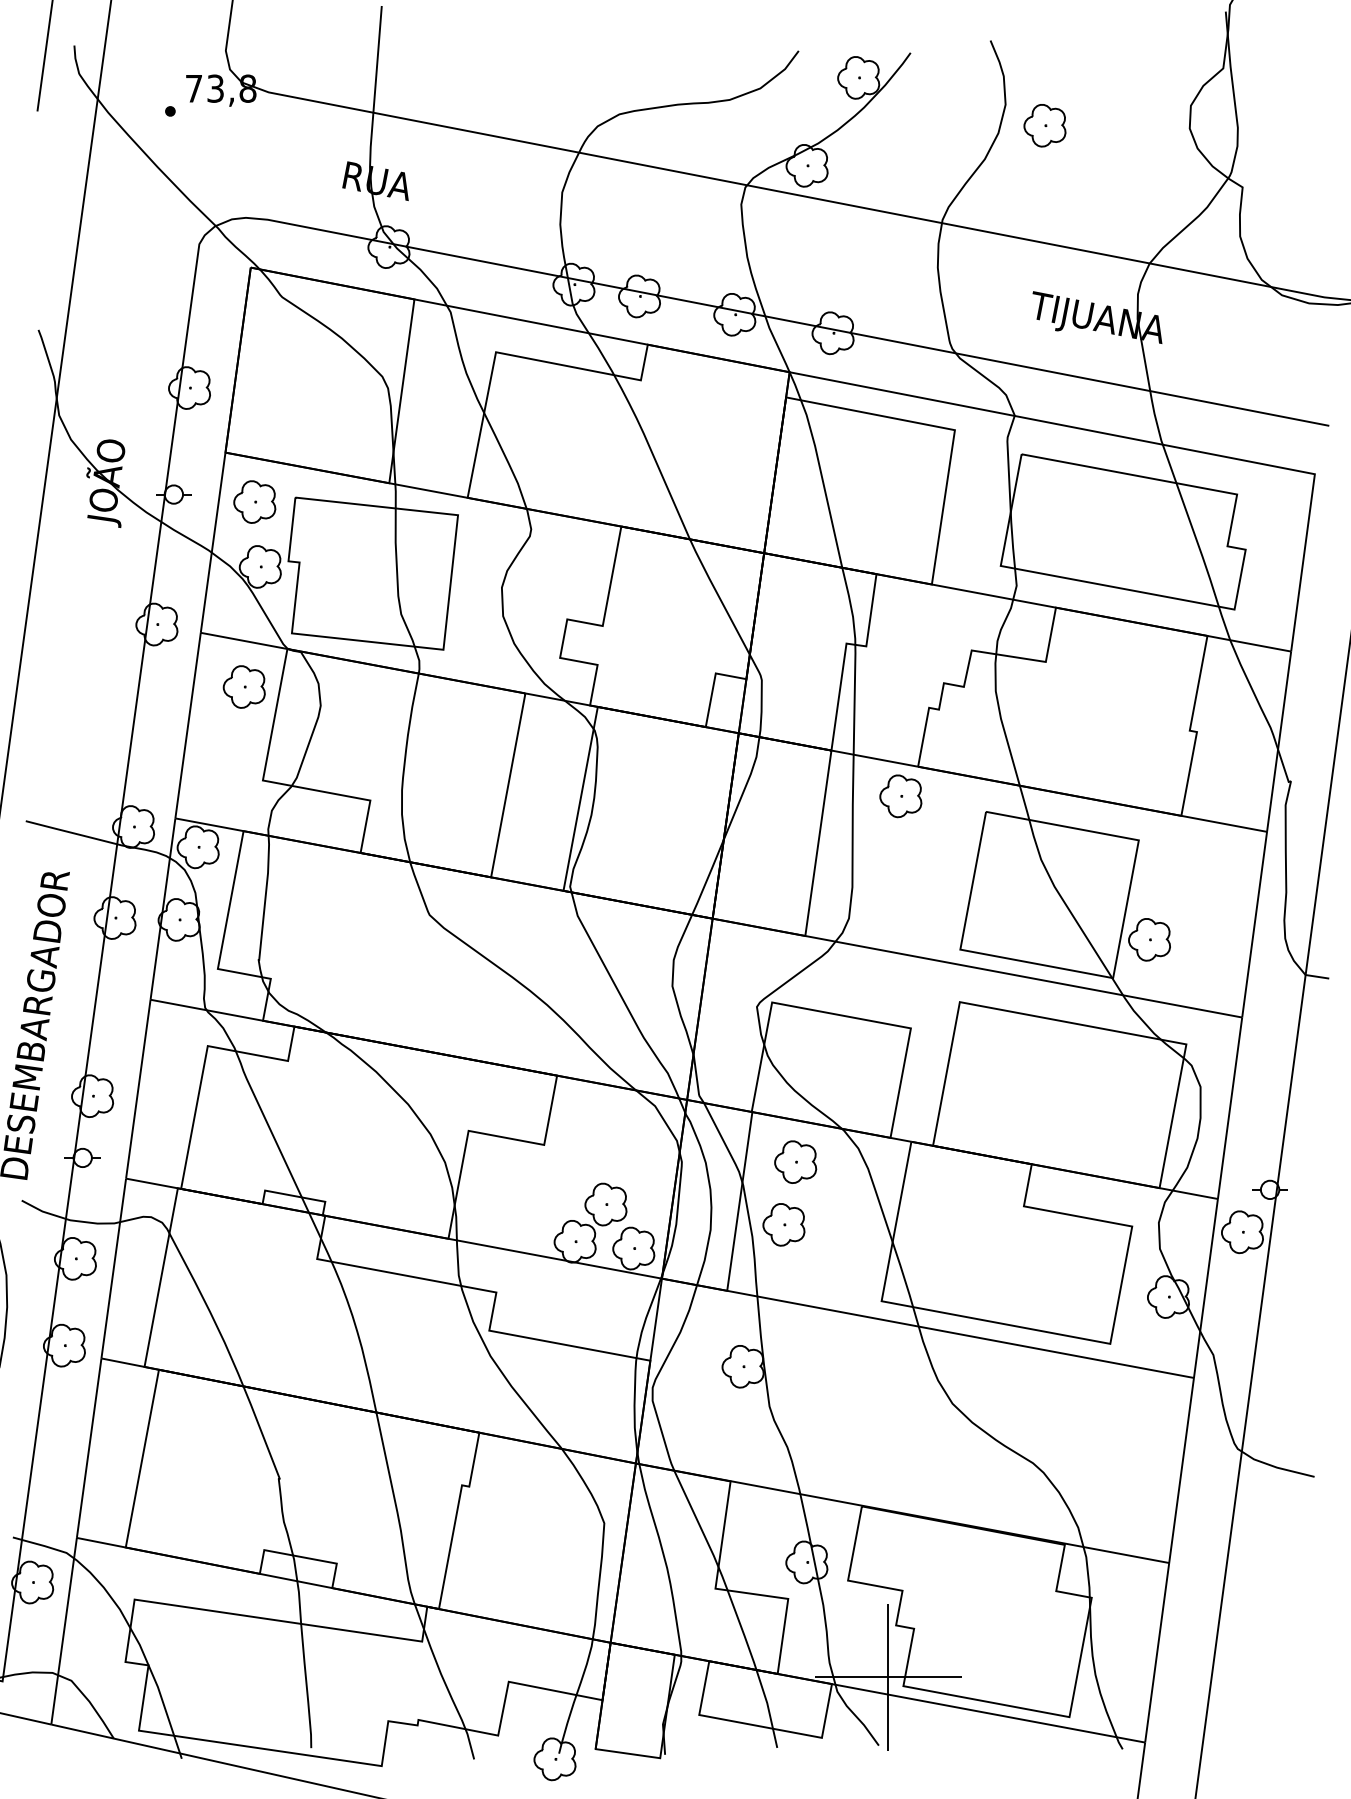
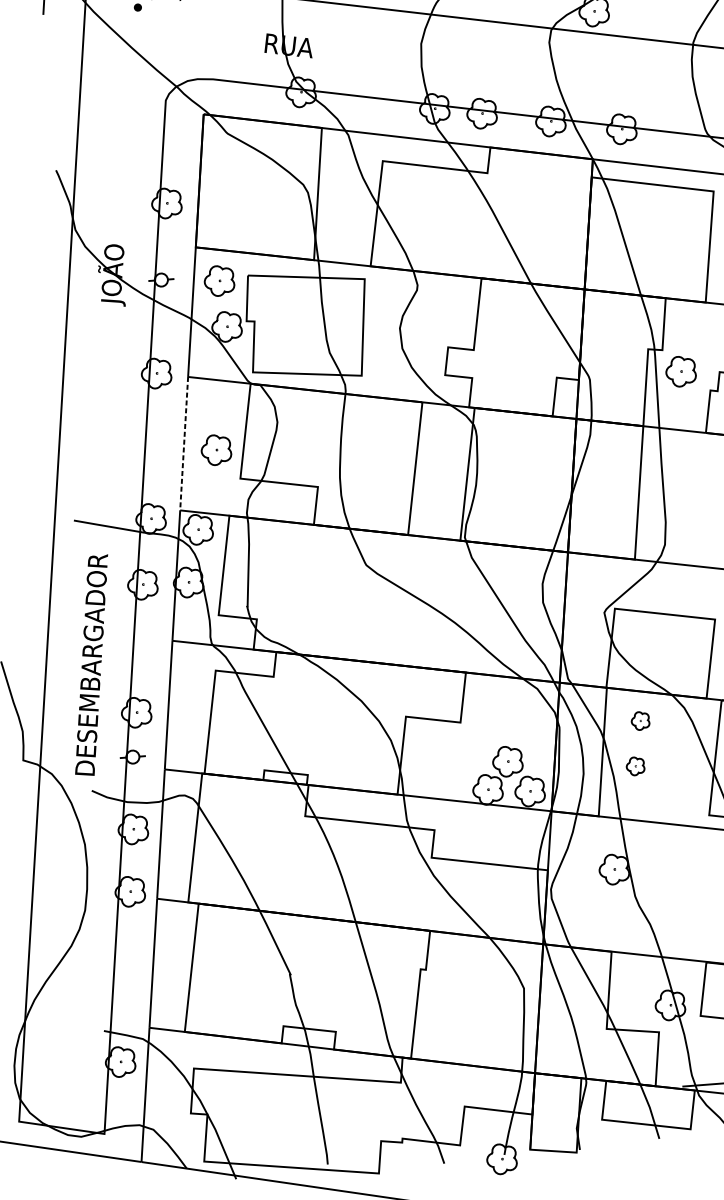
part: (243, 686) -> (215, 449), moved
line: (188, 725) -> (184, 443), solid -> dashed
part: (900, 796) -> (680, 371), moved
part: (795, 1161) -> (640, 720), size x0.6
part: (783, 1224) -> (635, 766), size x0.6

